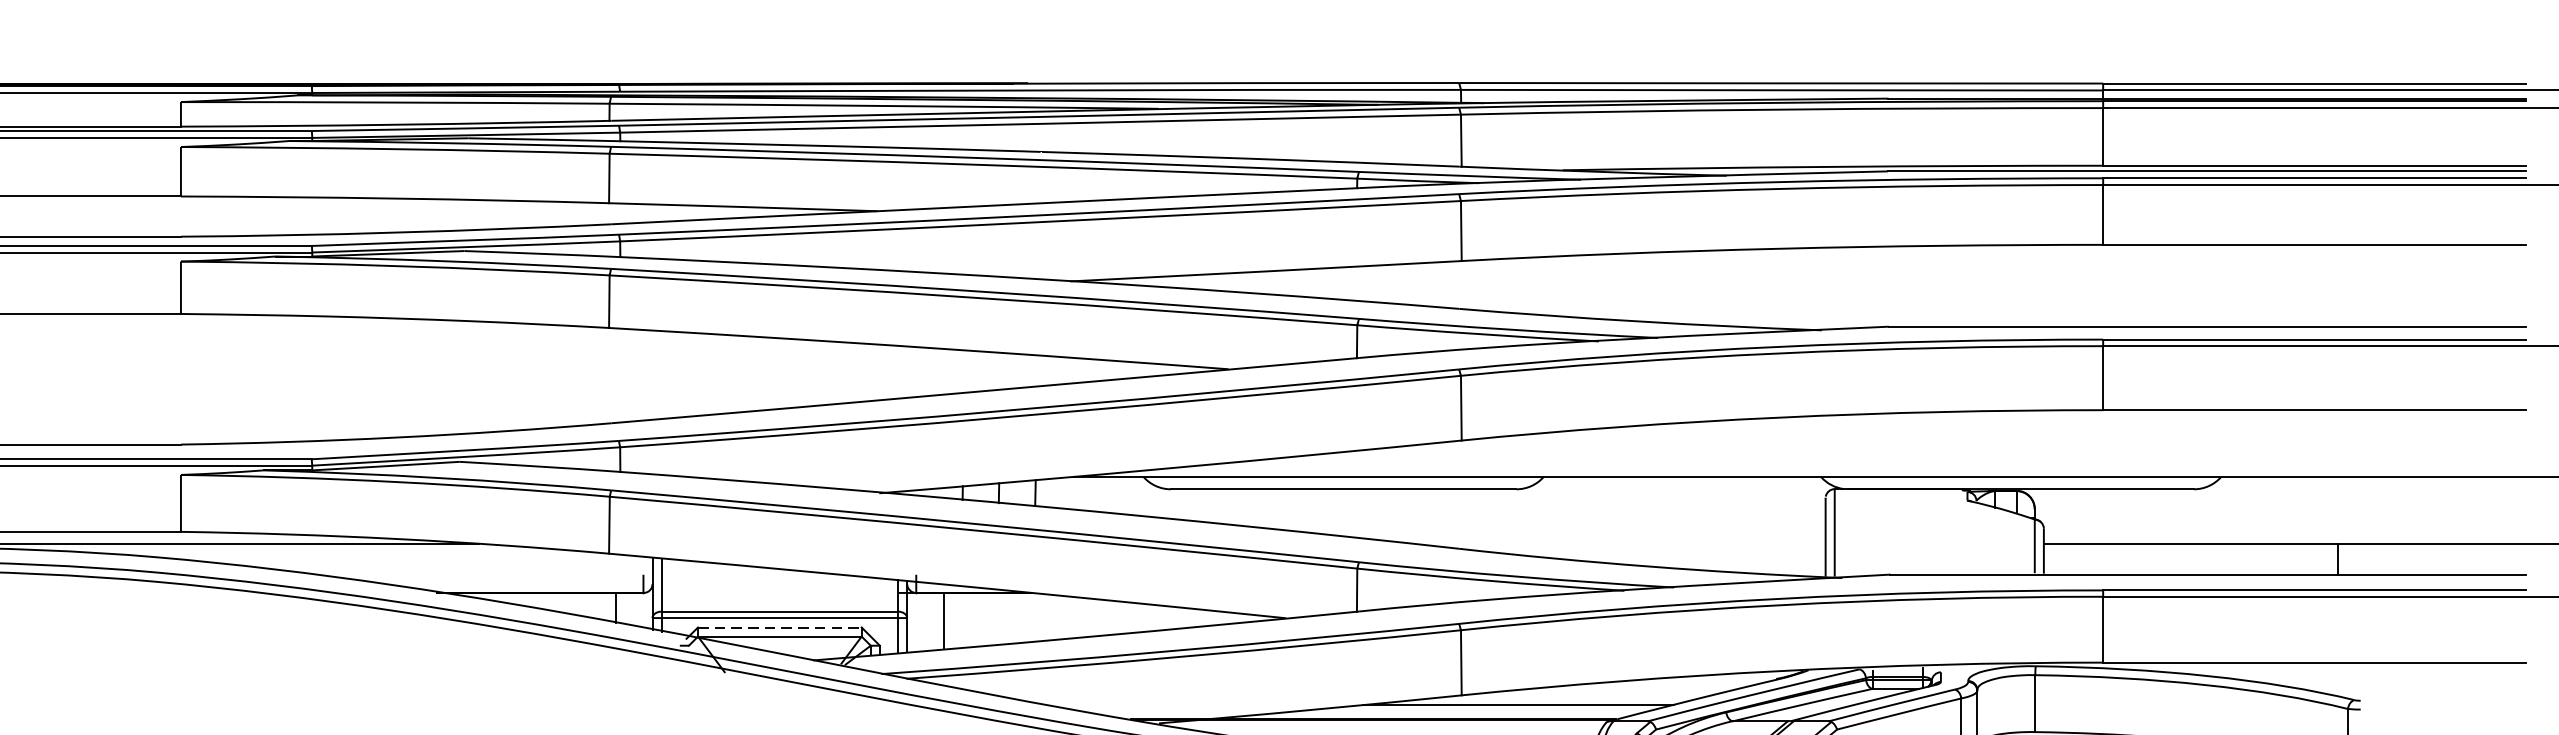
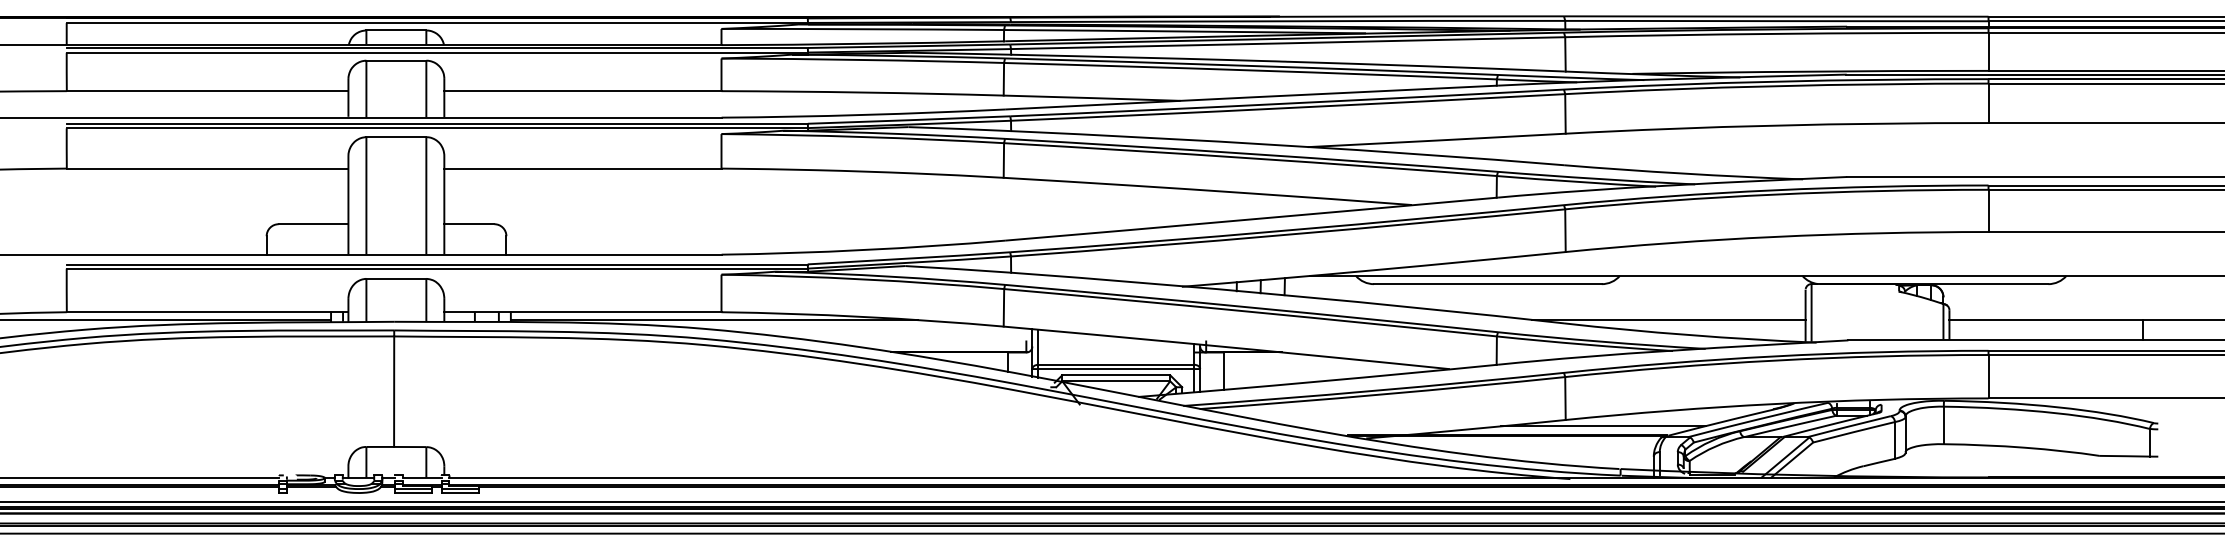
line: (1617, 544) -> (1668, 320), added
line: (780, 627) -> (1116, 375), dashed -> solid

